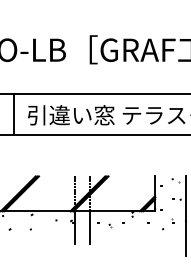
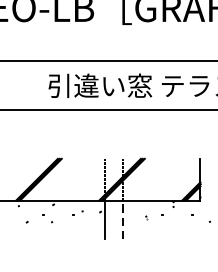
line: (13, 114) -> (31, 84), removed
line: (90, 226) -> (123, 218), solid -> dashed

